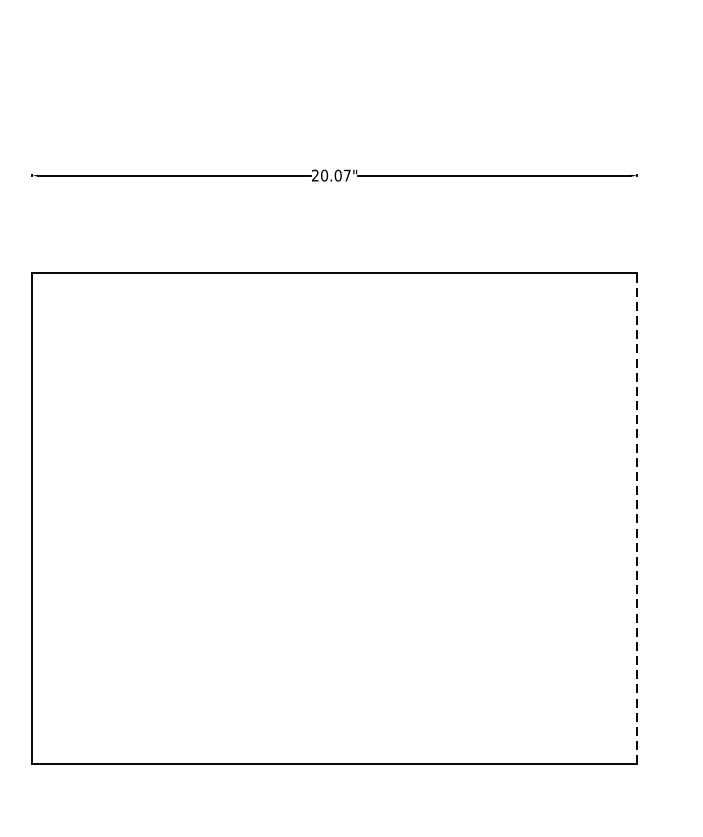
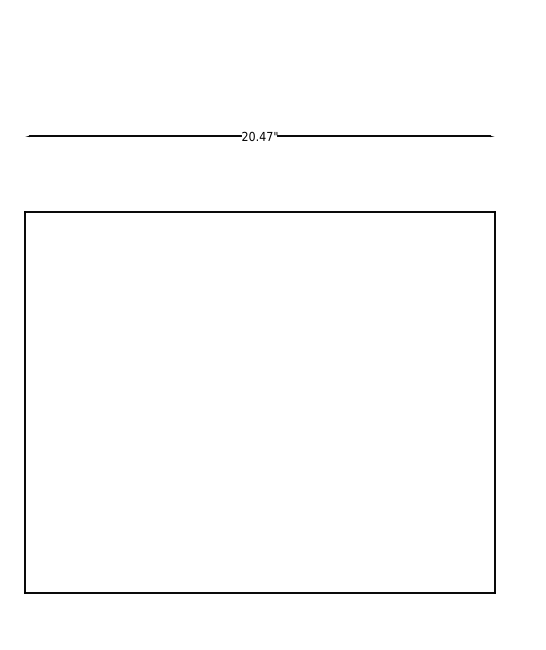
text: (337, 174) -> (262, 135), 20.07" -> 20.47"
line: (636, 518) -> (494, 402), dashed -> solid

